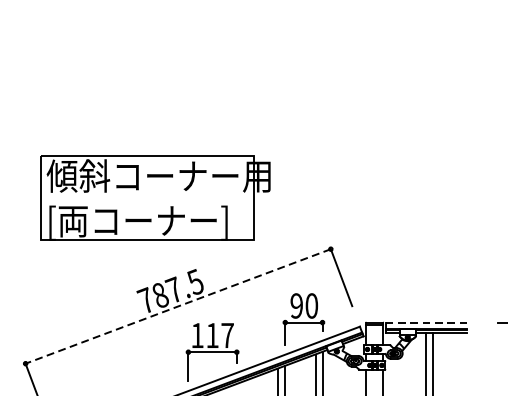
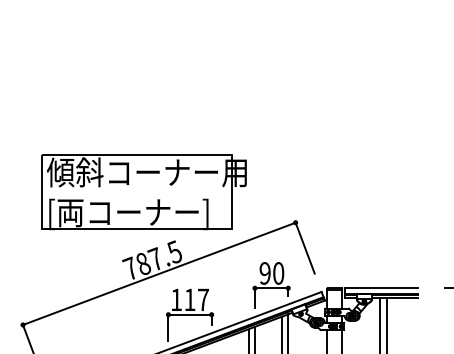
part: (154, 198) -> (143, 192), moved
line: (178, 306) -> (159, 273), dashed -> solid
line: (425, 322) -> (380, 288), dashed -> solid

